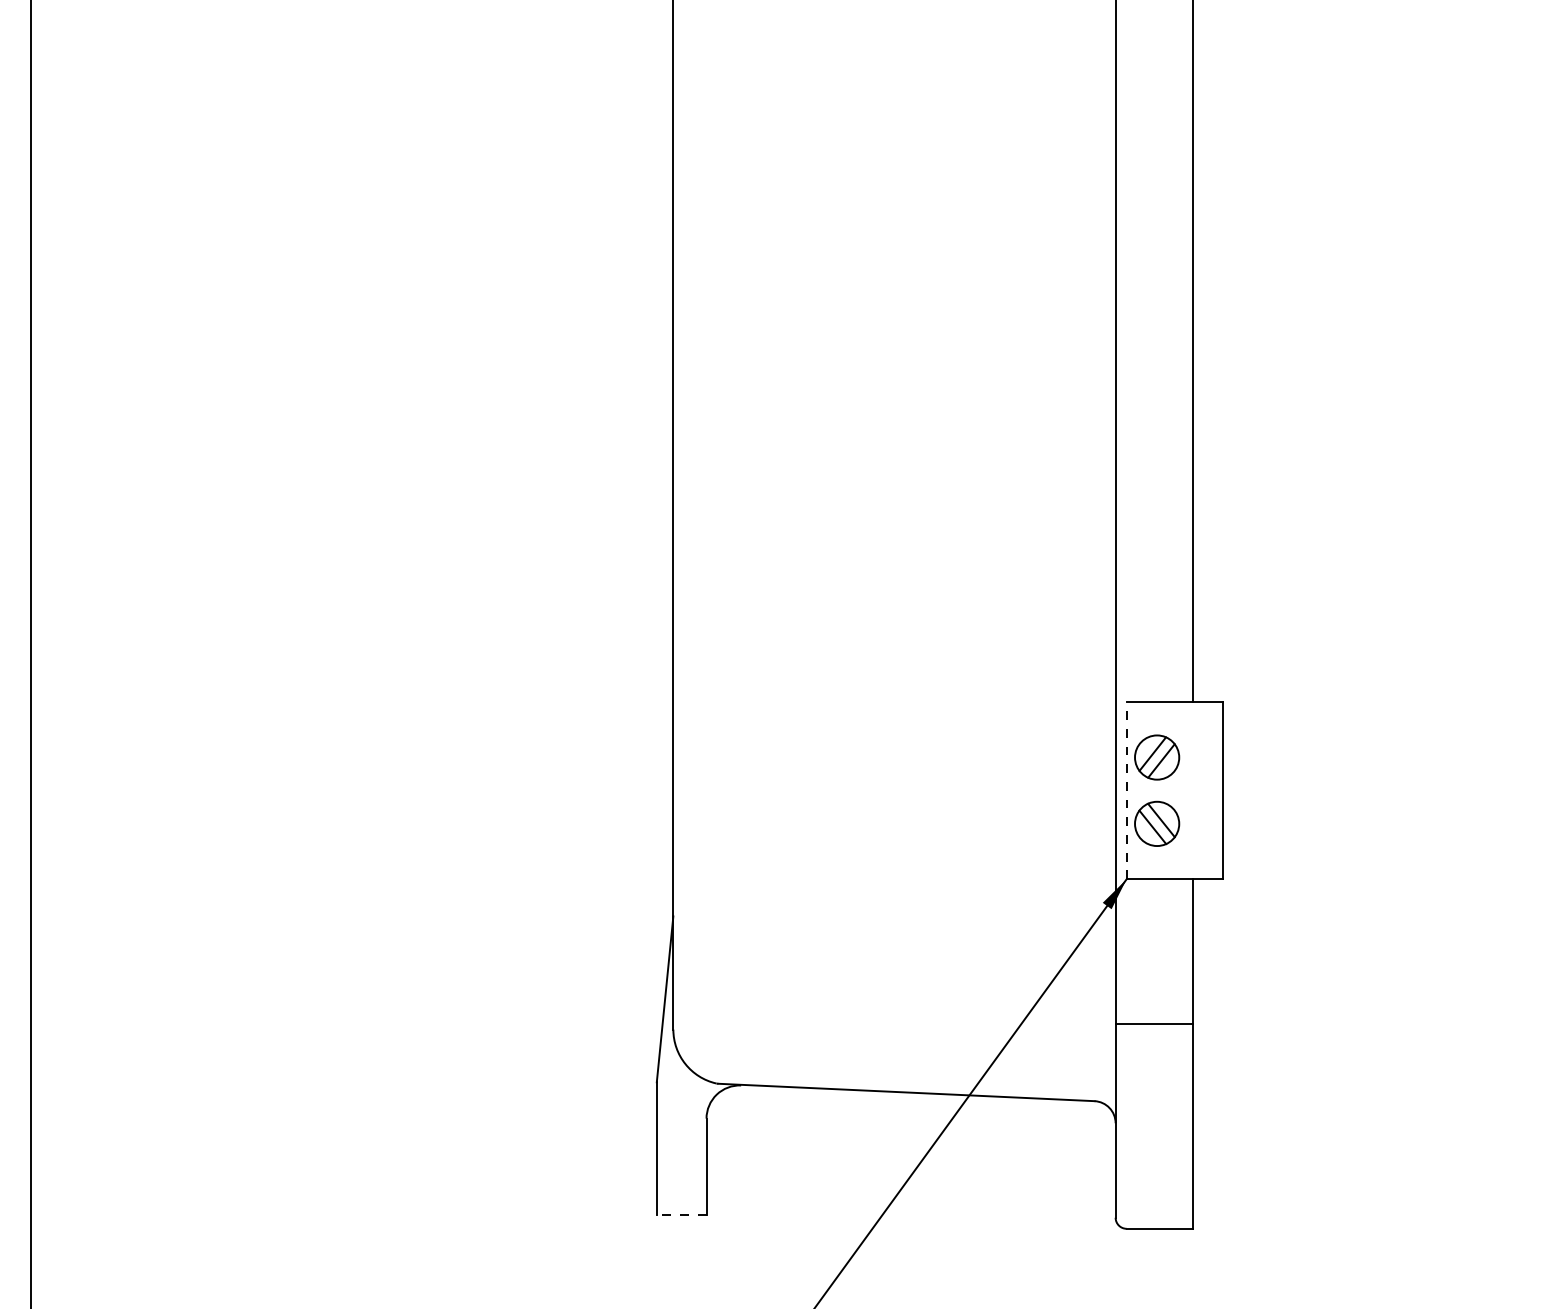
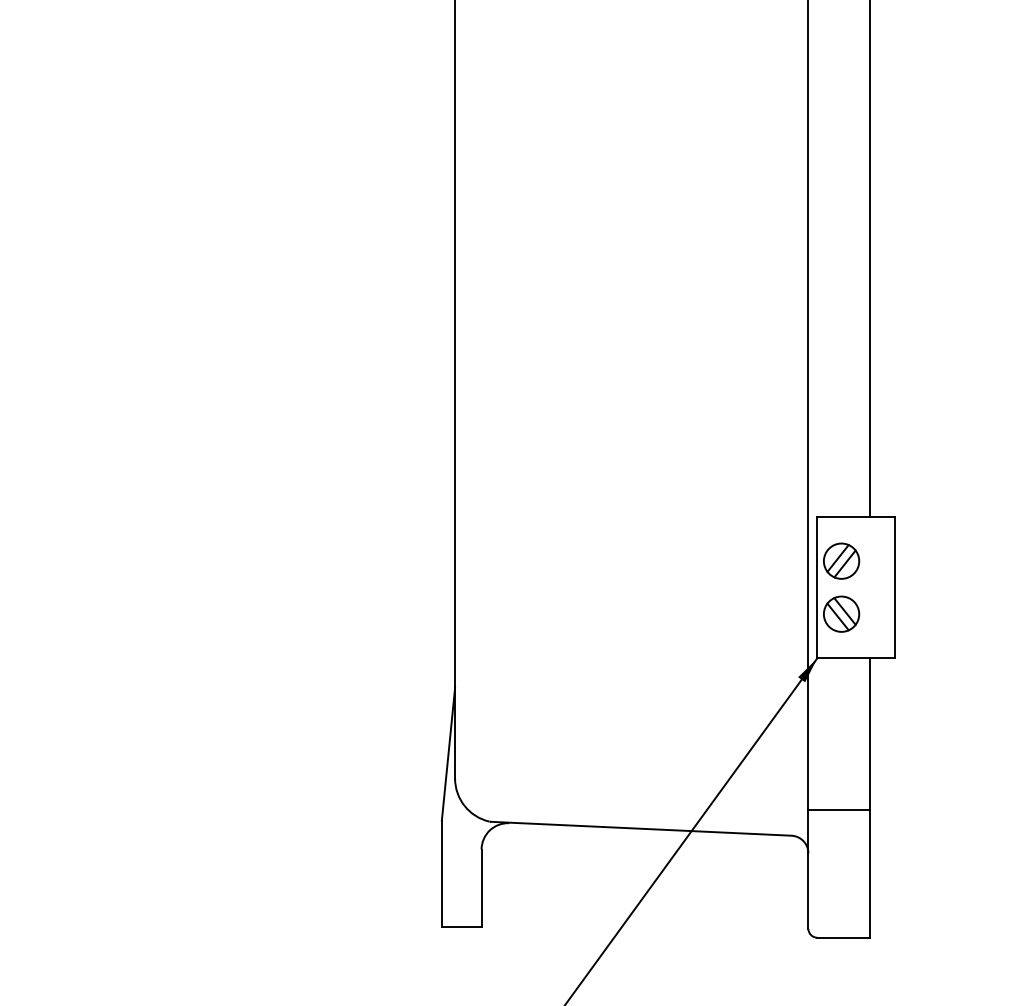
line: (1126, 790) -> (817, 587), dashed -> solid
line: (1154, 1023) -> (839, 809), moved
line: (681, 1215) -> (461, 927), dashed -> solid

